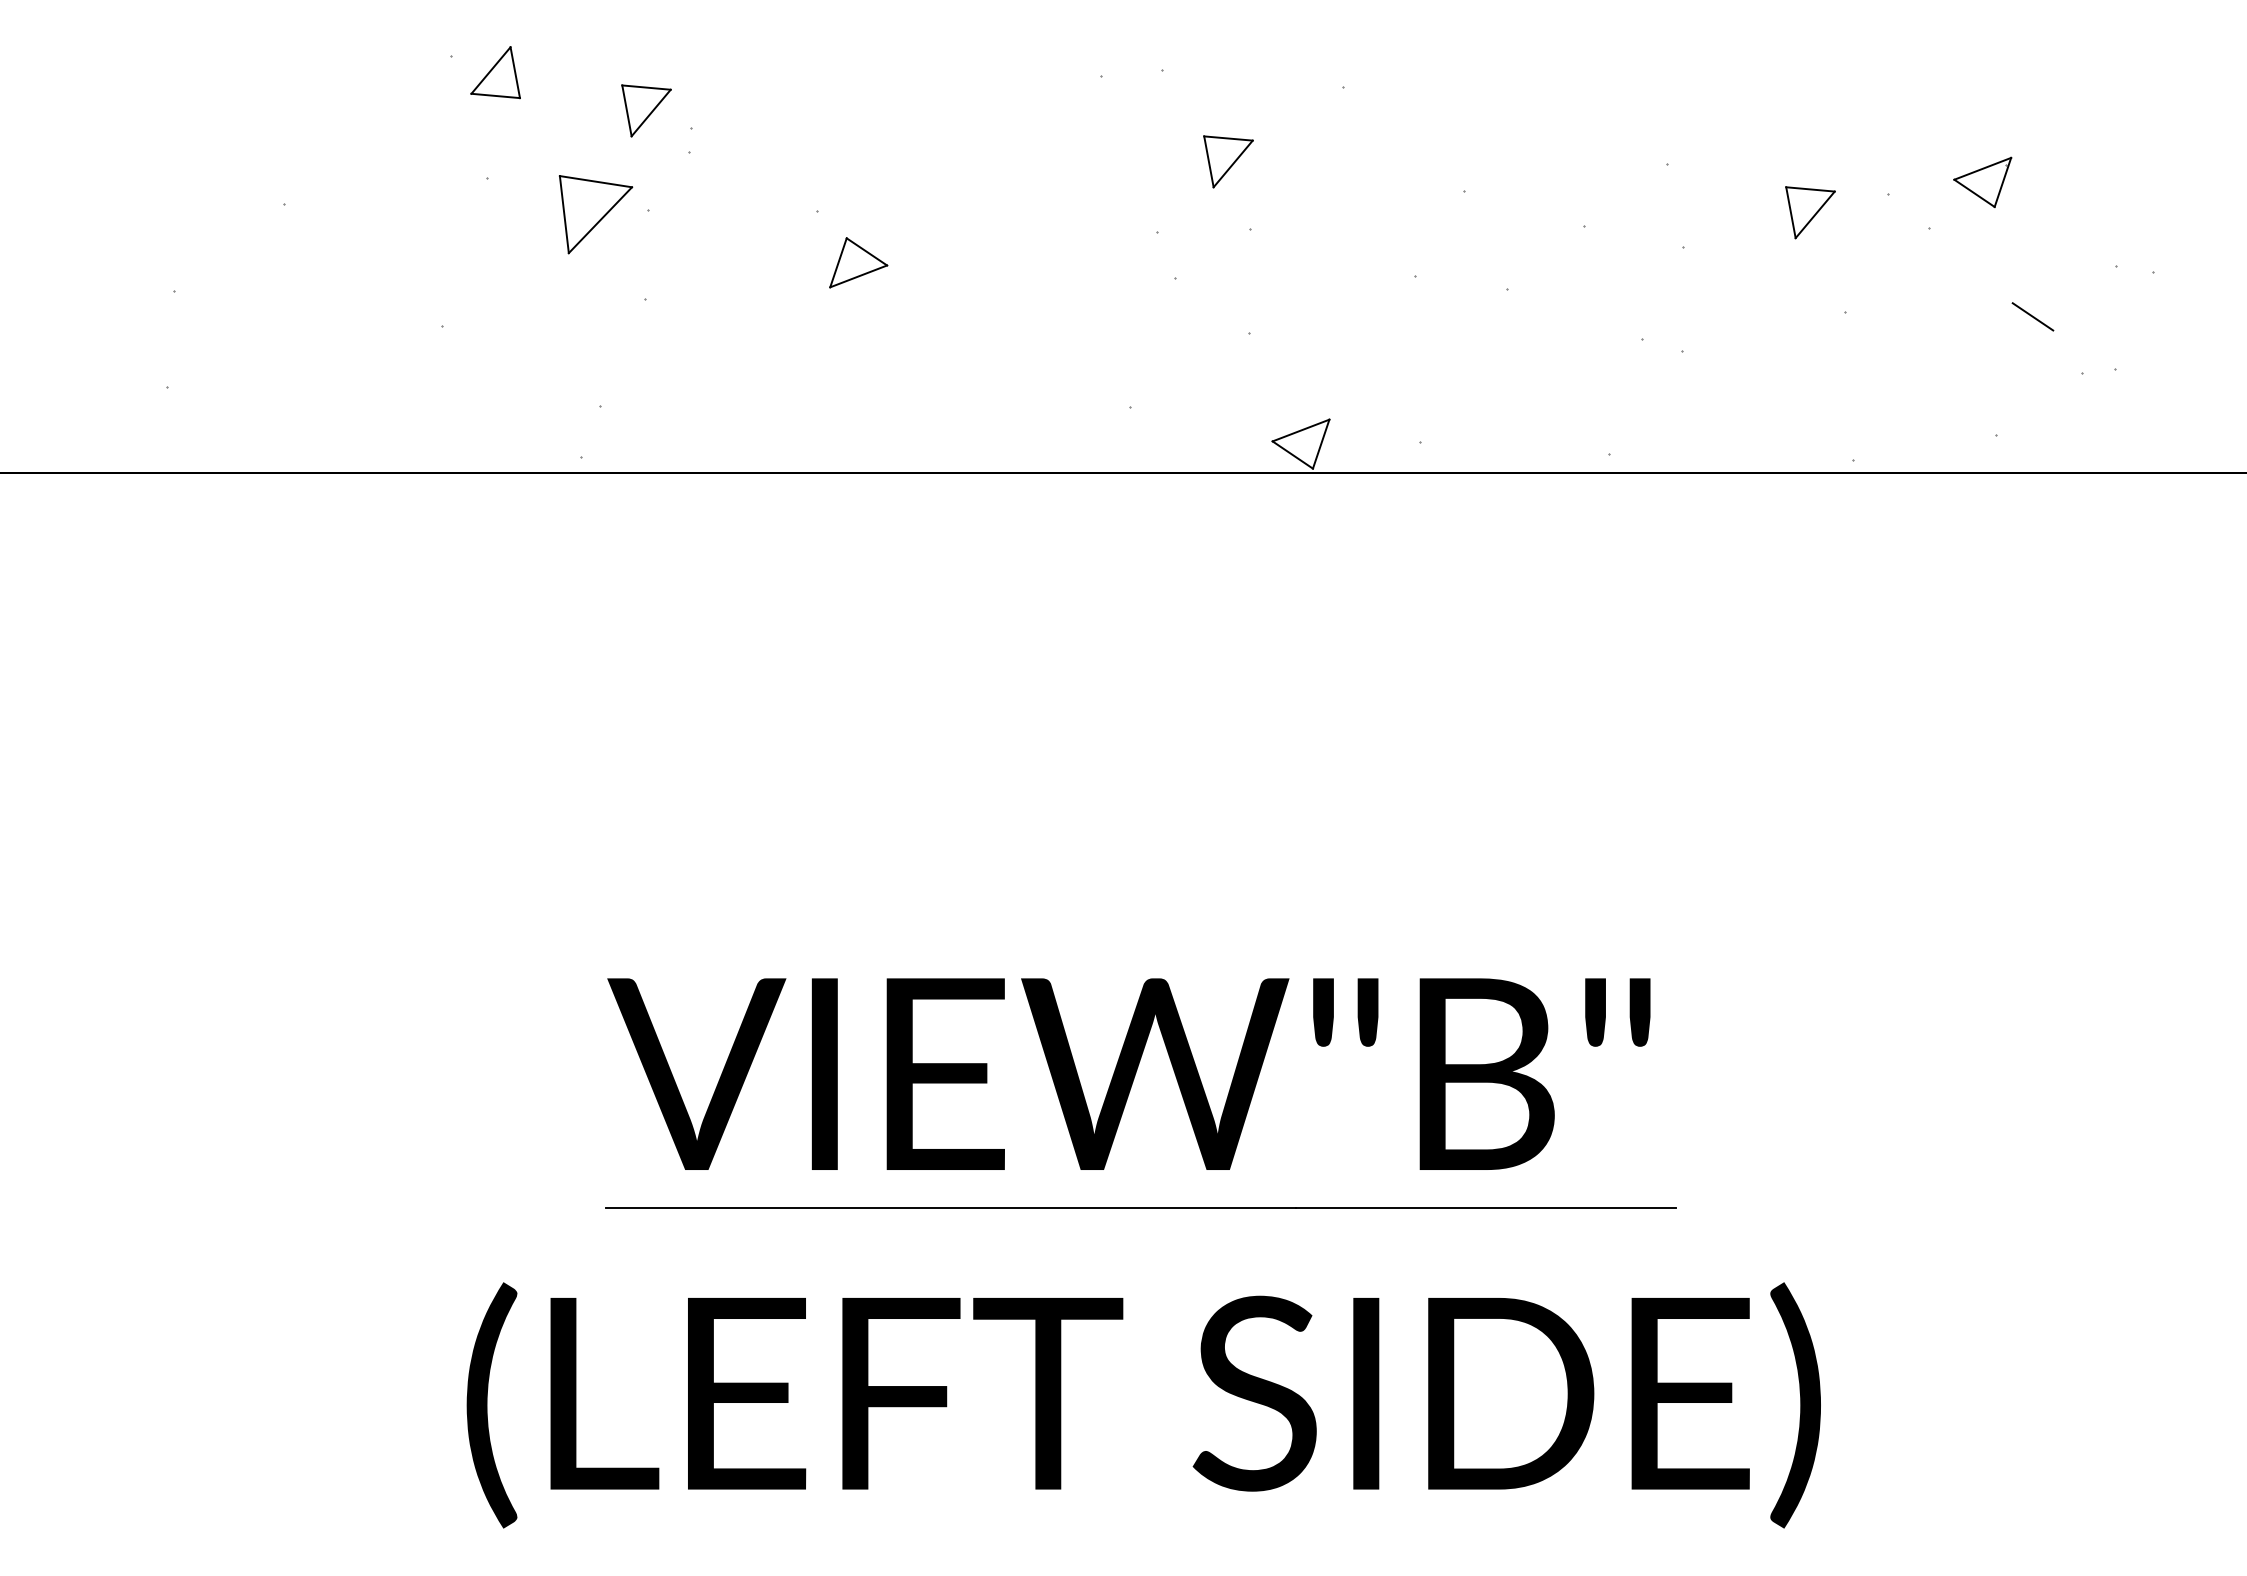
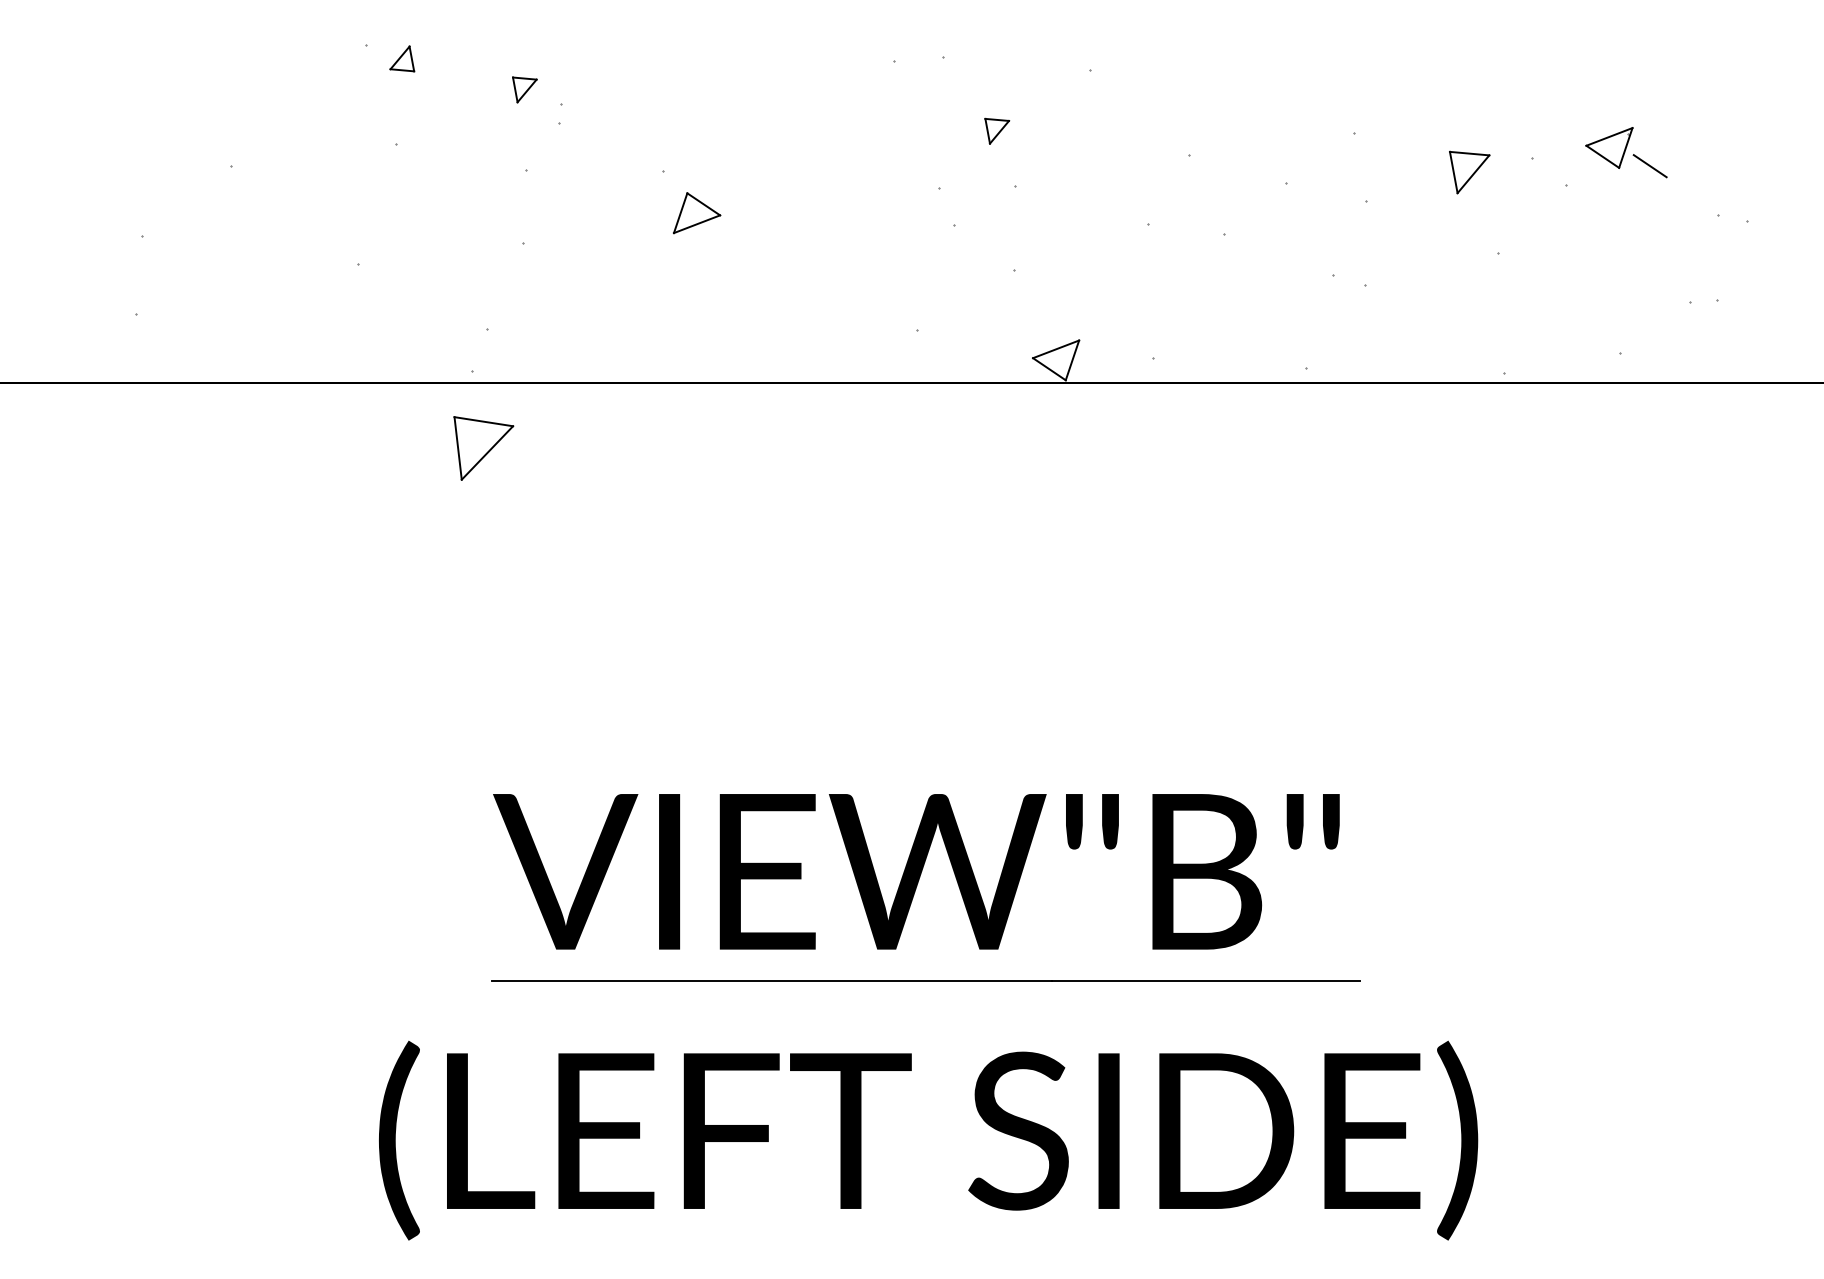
part: (495, 72) -> (402, 58), size x0.6
part: (646, 110) -> (524, 89), size x0.6
part: (1228, 161) -> (997, 130), size x0.6
part: (595, 214) -> (483, 448), moved
line: (2032, 316) -> (1649, 165), moved

